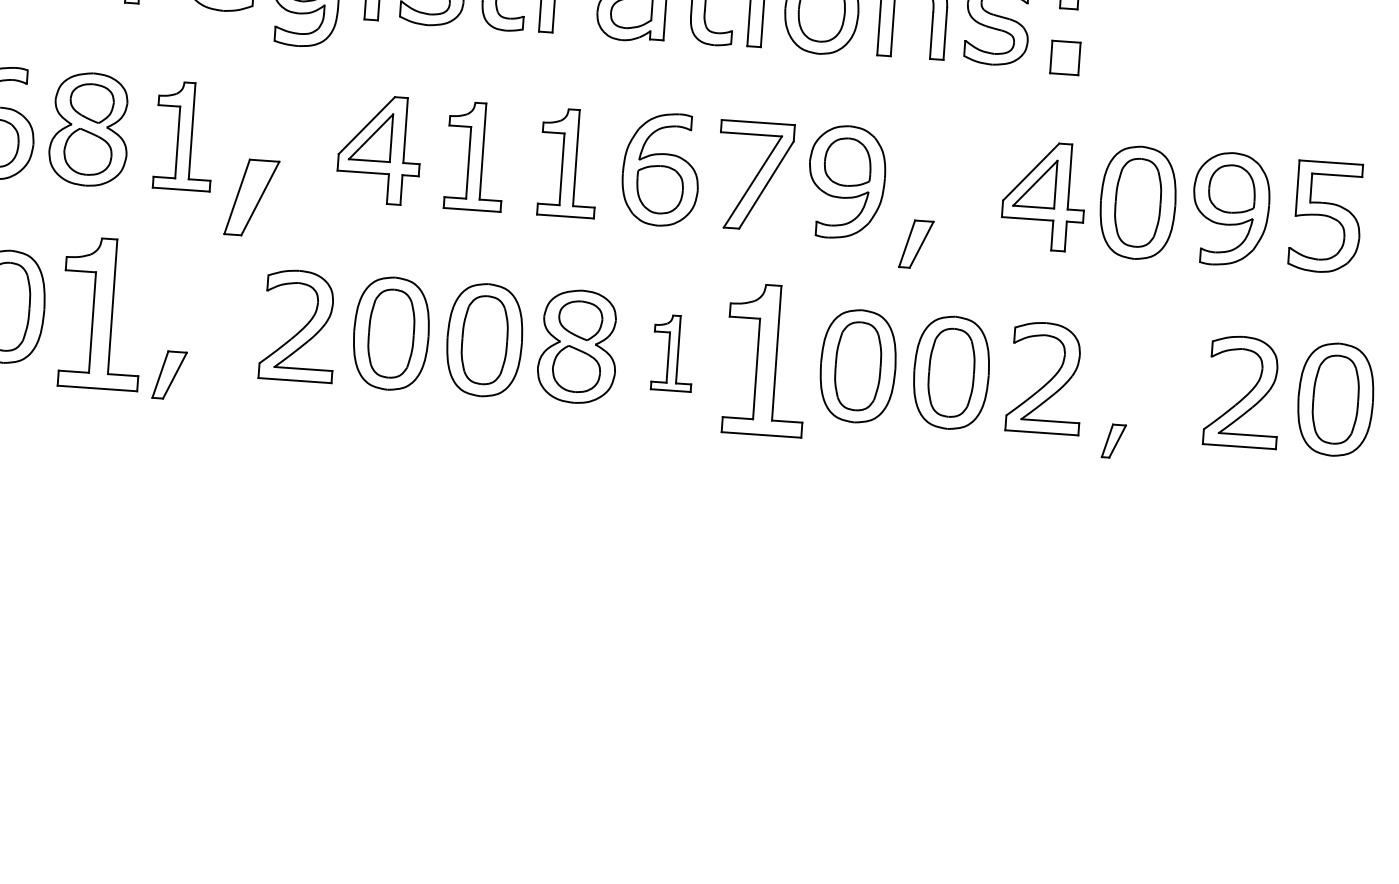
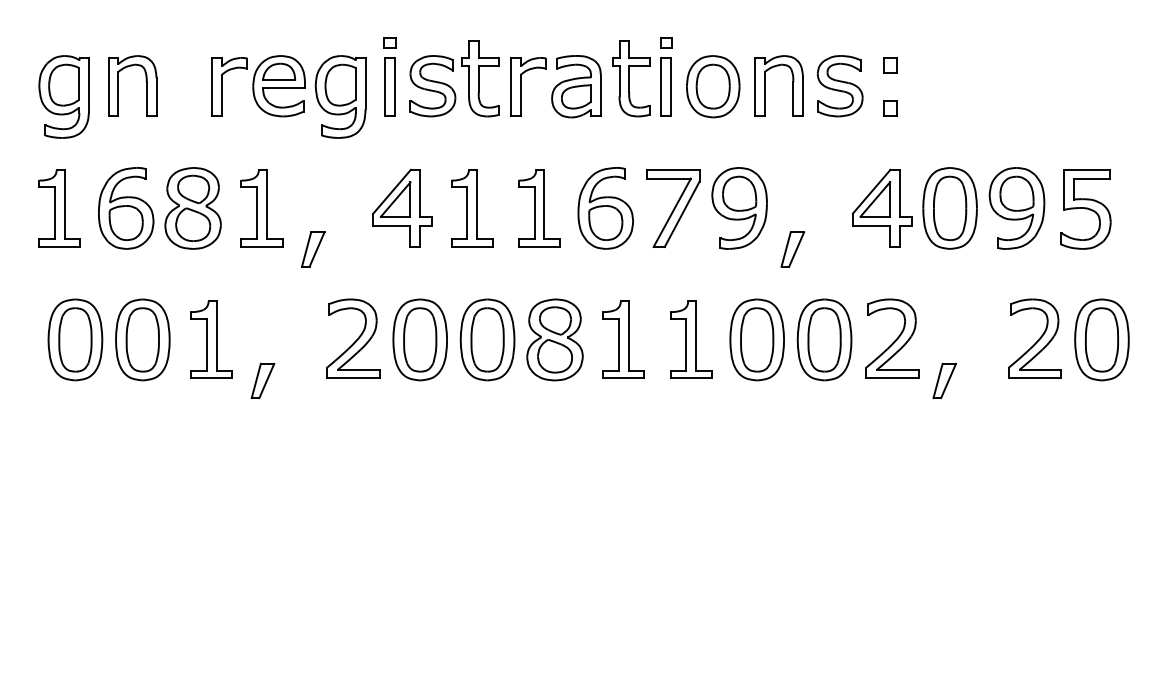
part: (1065, 58) -> (890, 108), size x0.62
part: (252, 198) -> (313, 249), size x0.62
part: (102, 312) -> (211, 339), size x0.71
part: (673, 352) -> (623, 339), size x1.43
part: (767, 359) -> (691, 339), size x0.71
part: (1113, 440) -> (944, 380), size x1.43

